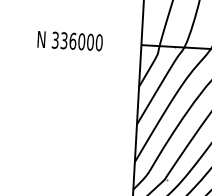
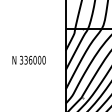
text: (69, 39) -> (28, 59), moved

